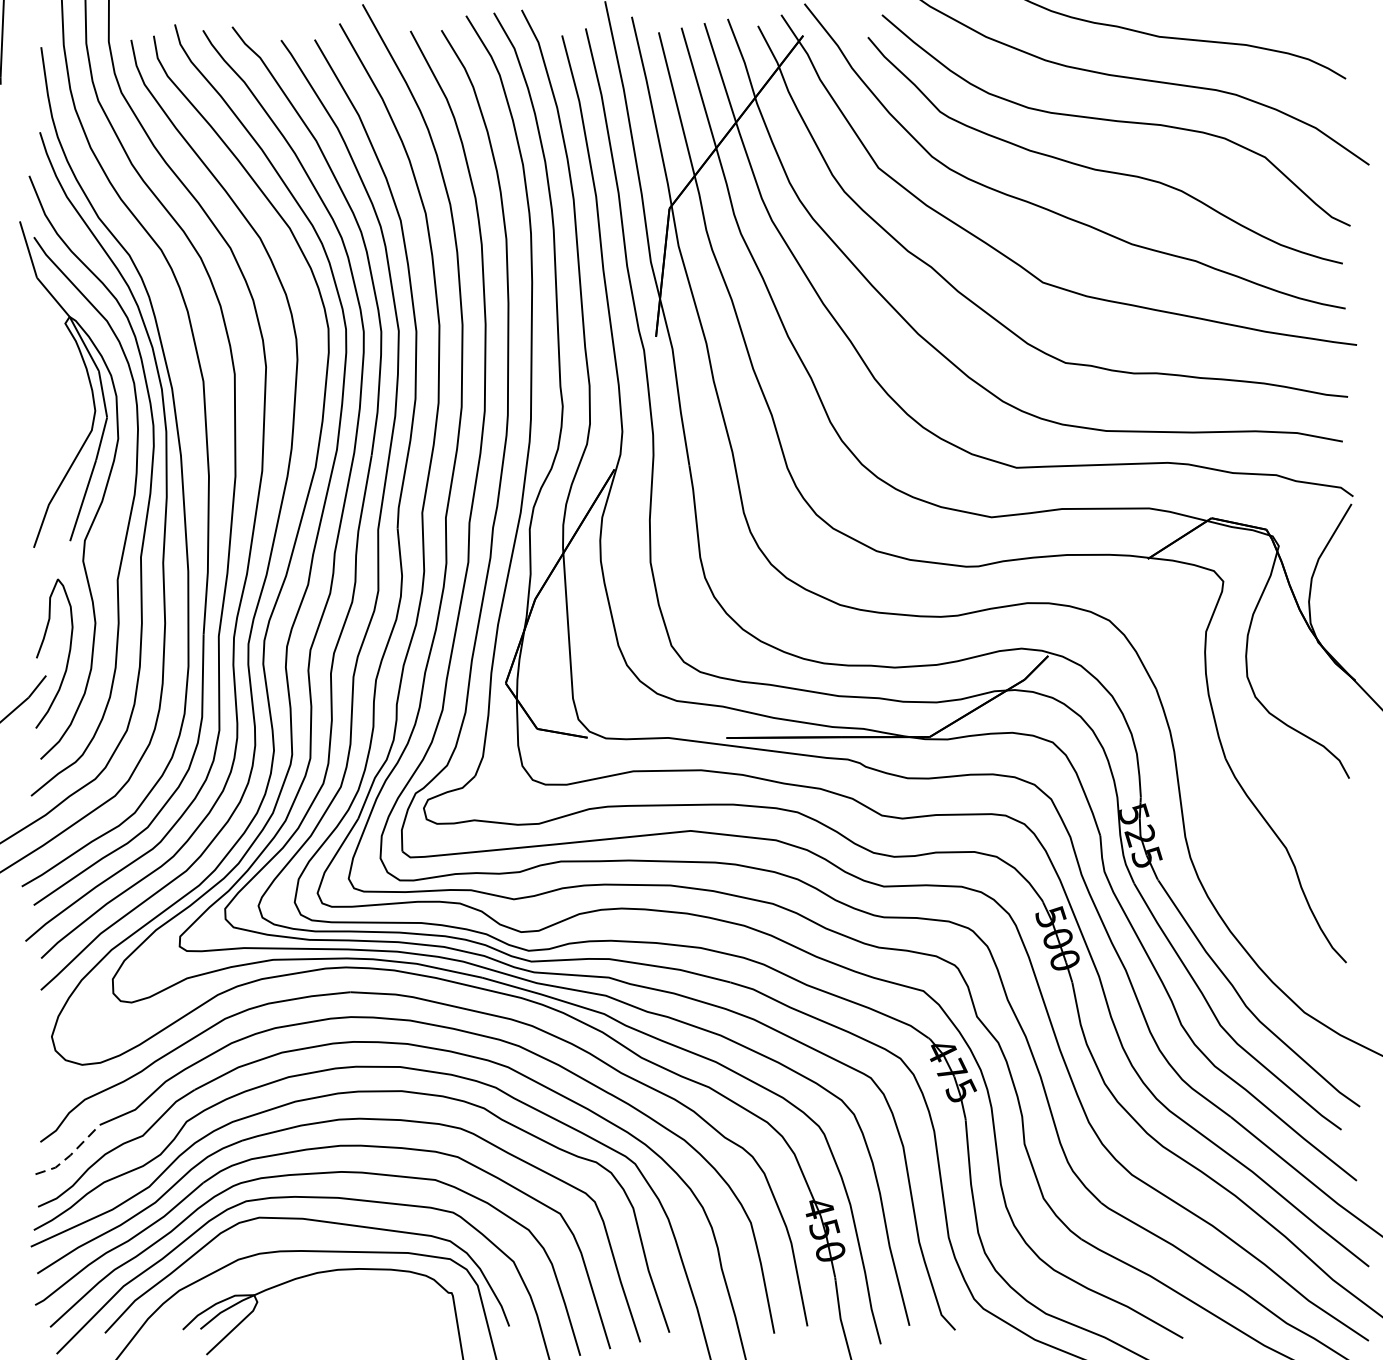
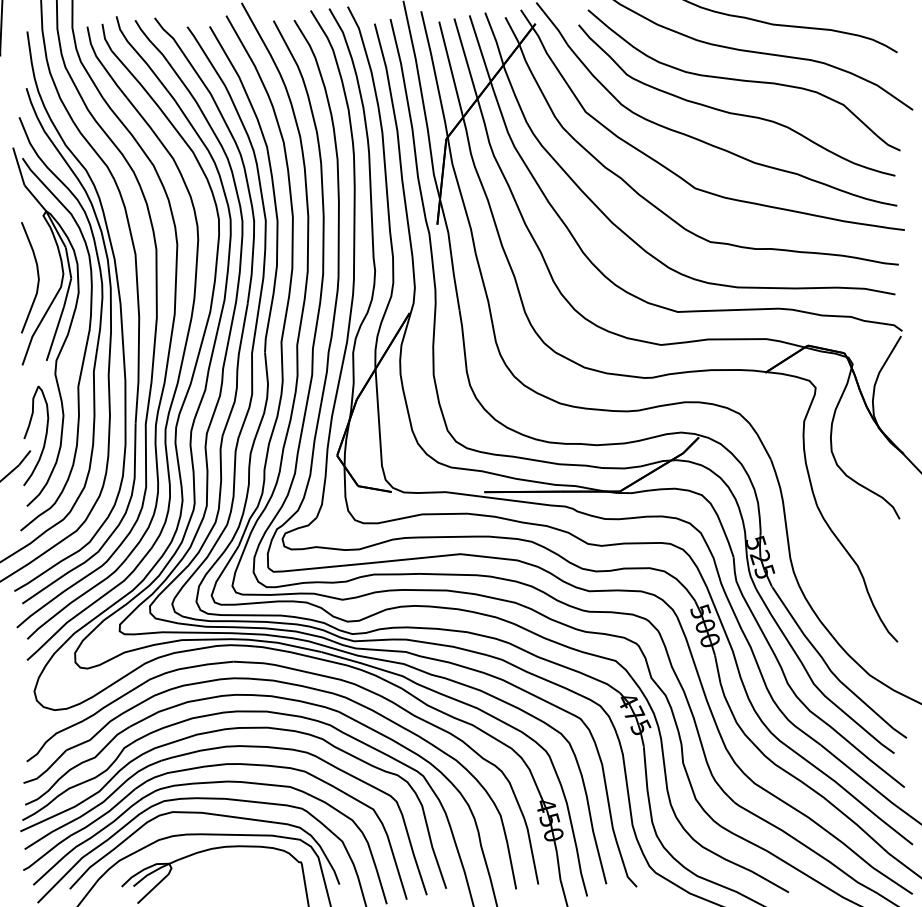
curve: (56, 416) -> (37, 277), added
line: (69, 1155) -> (46, 770), dashed -> solid

